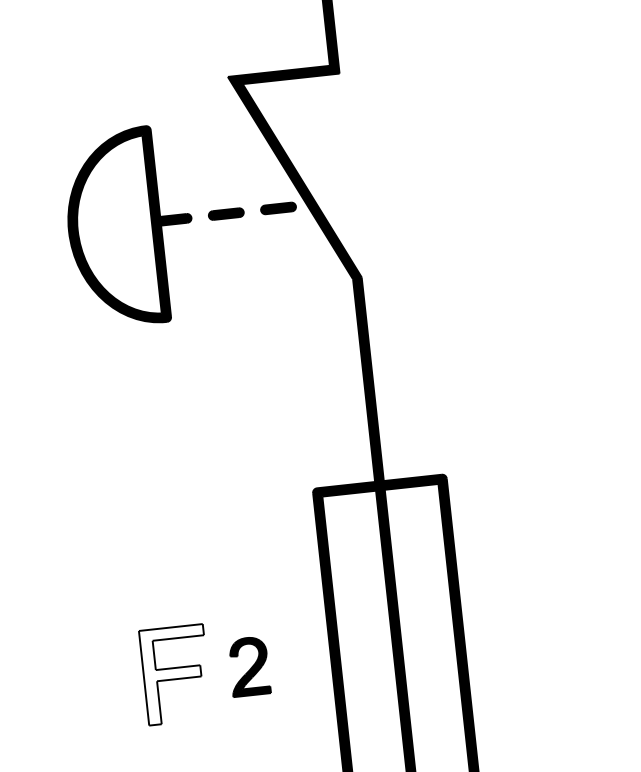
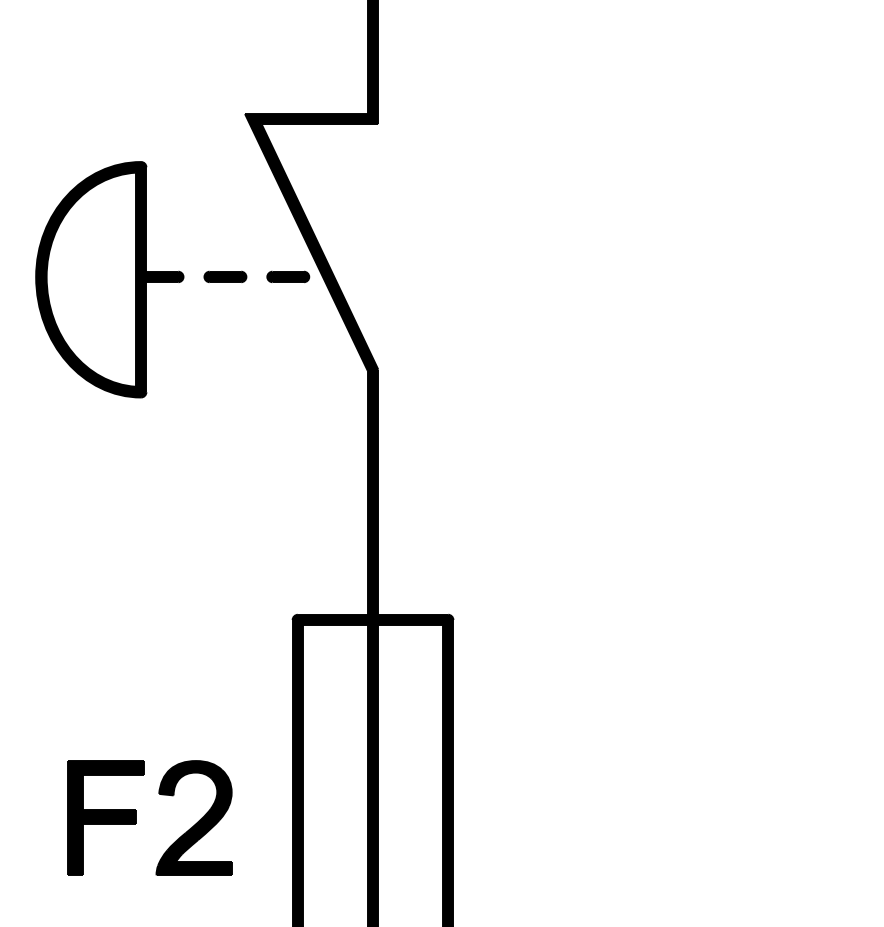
part: (248, 666) -> (193, 817), size x1.67
fill: (175, 674) -> (105, 818), added

